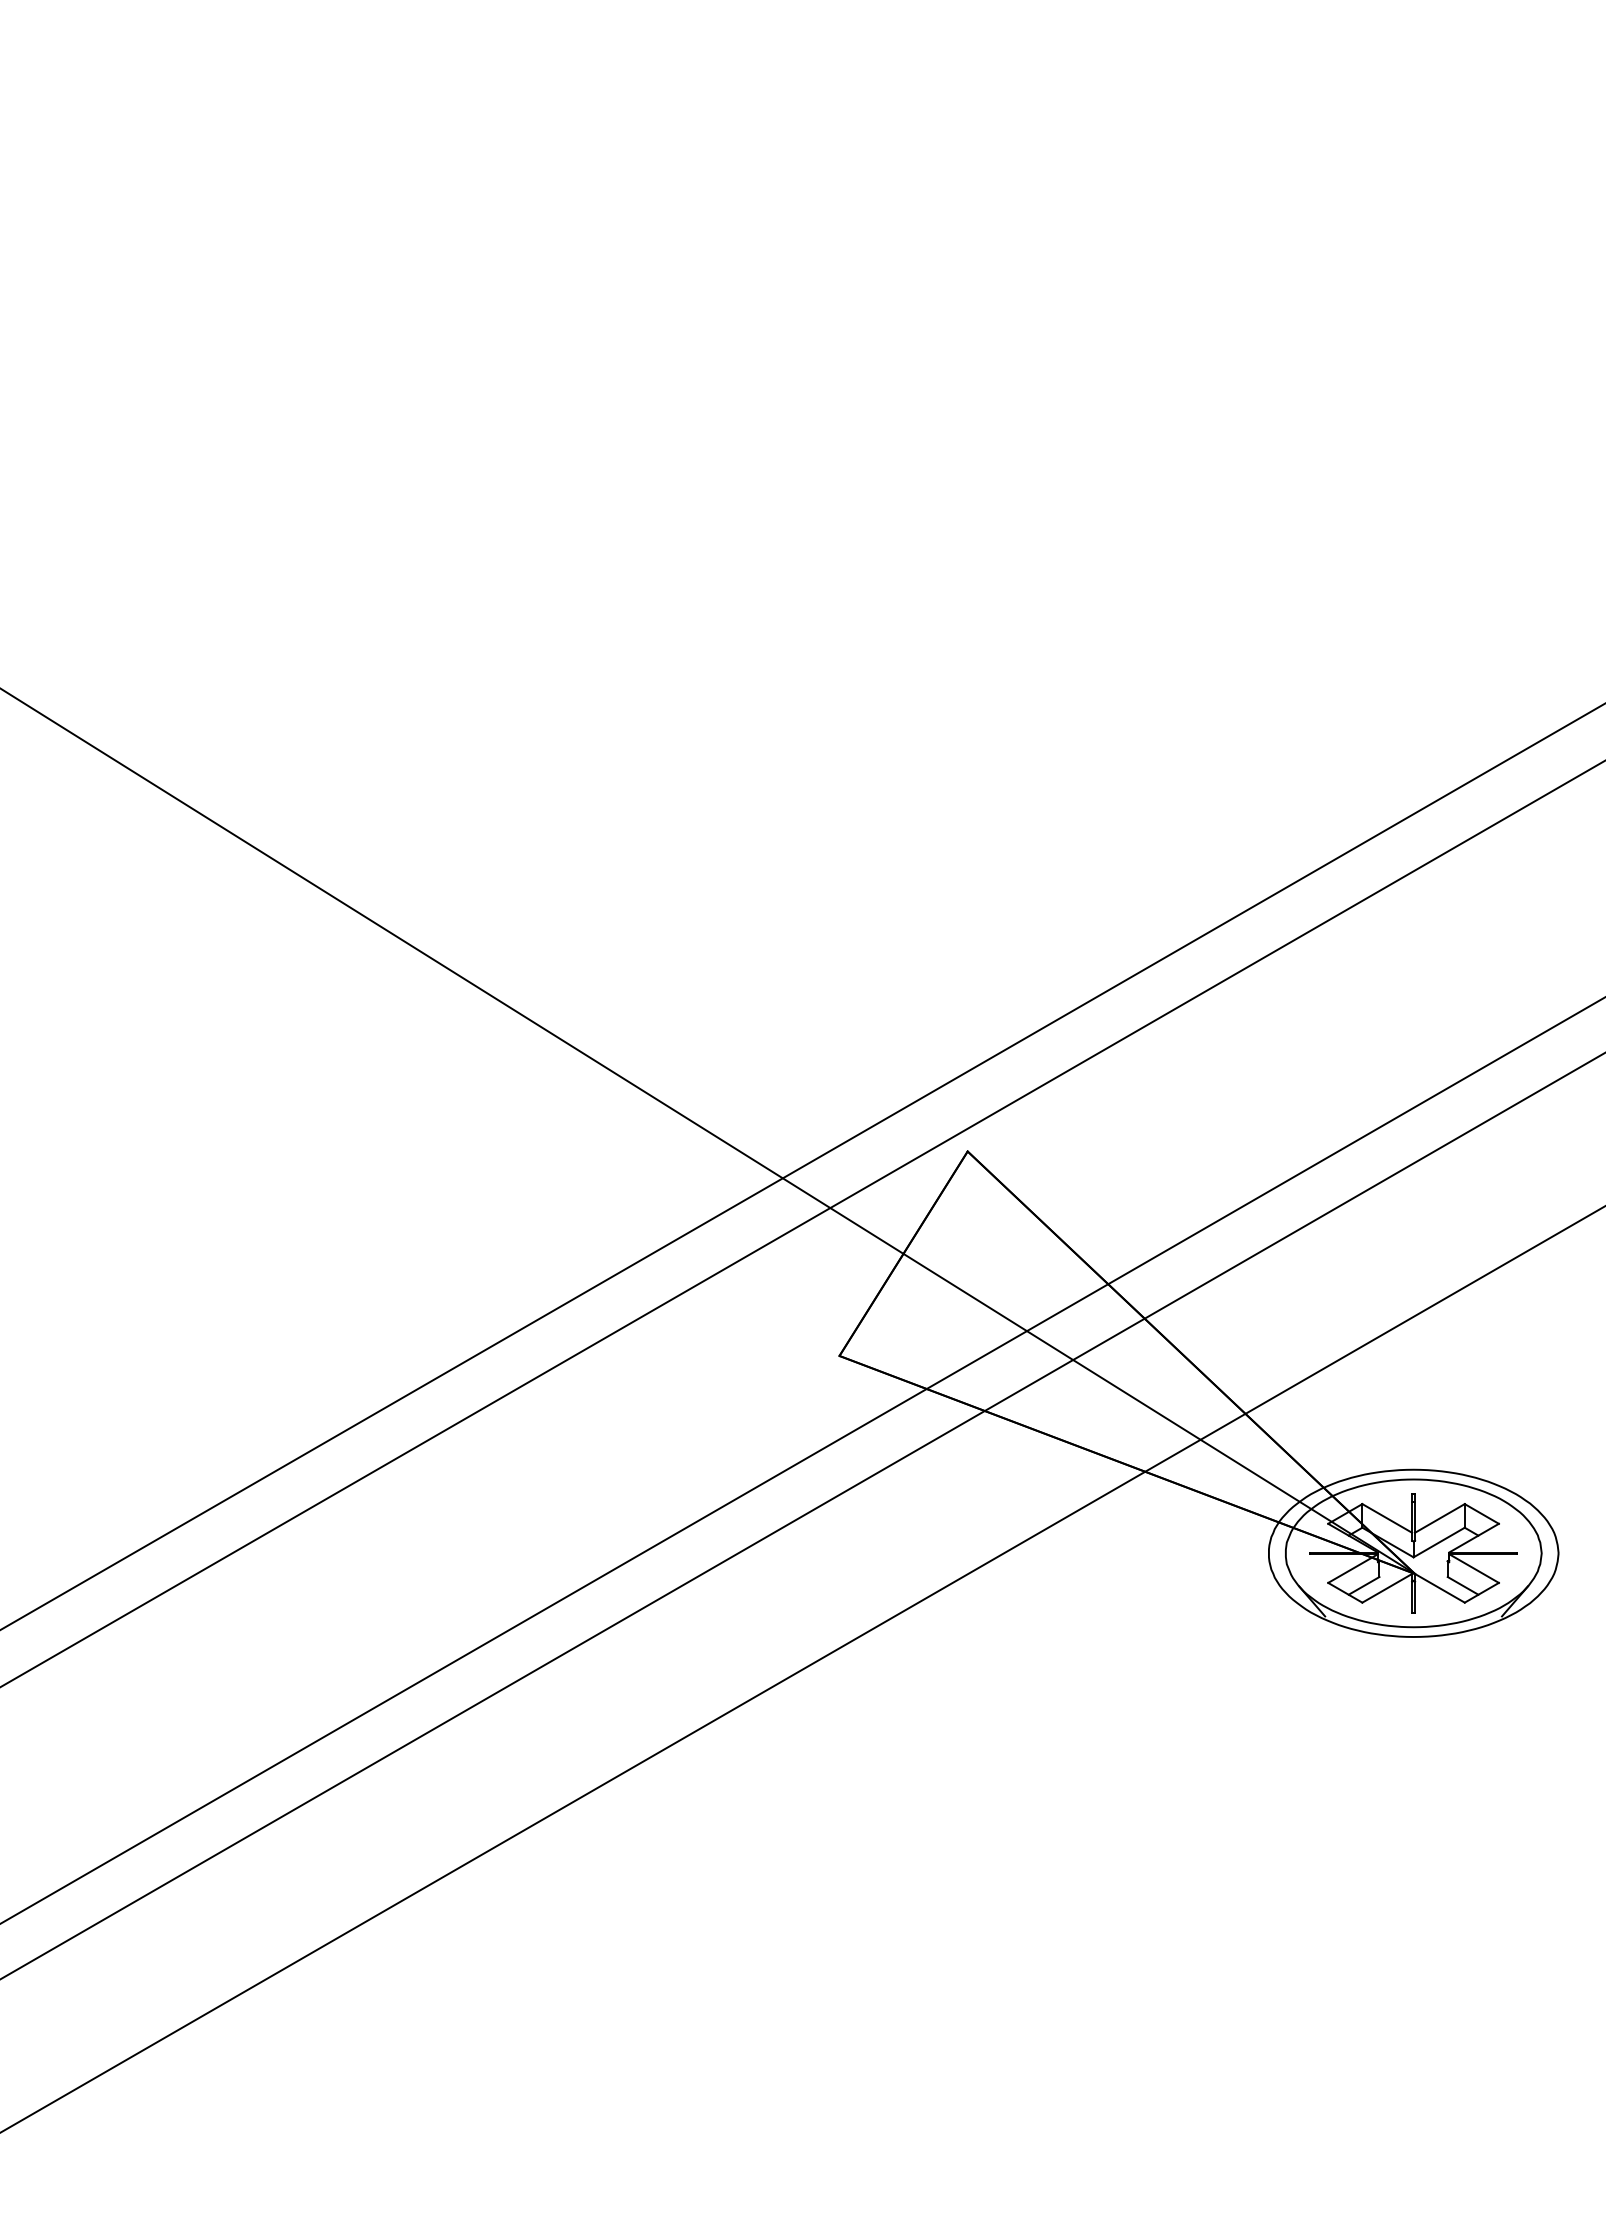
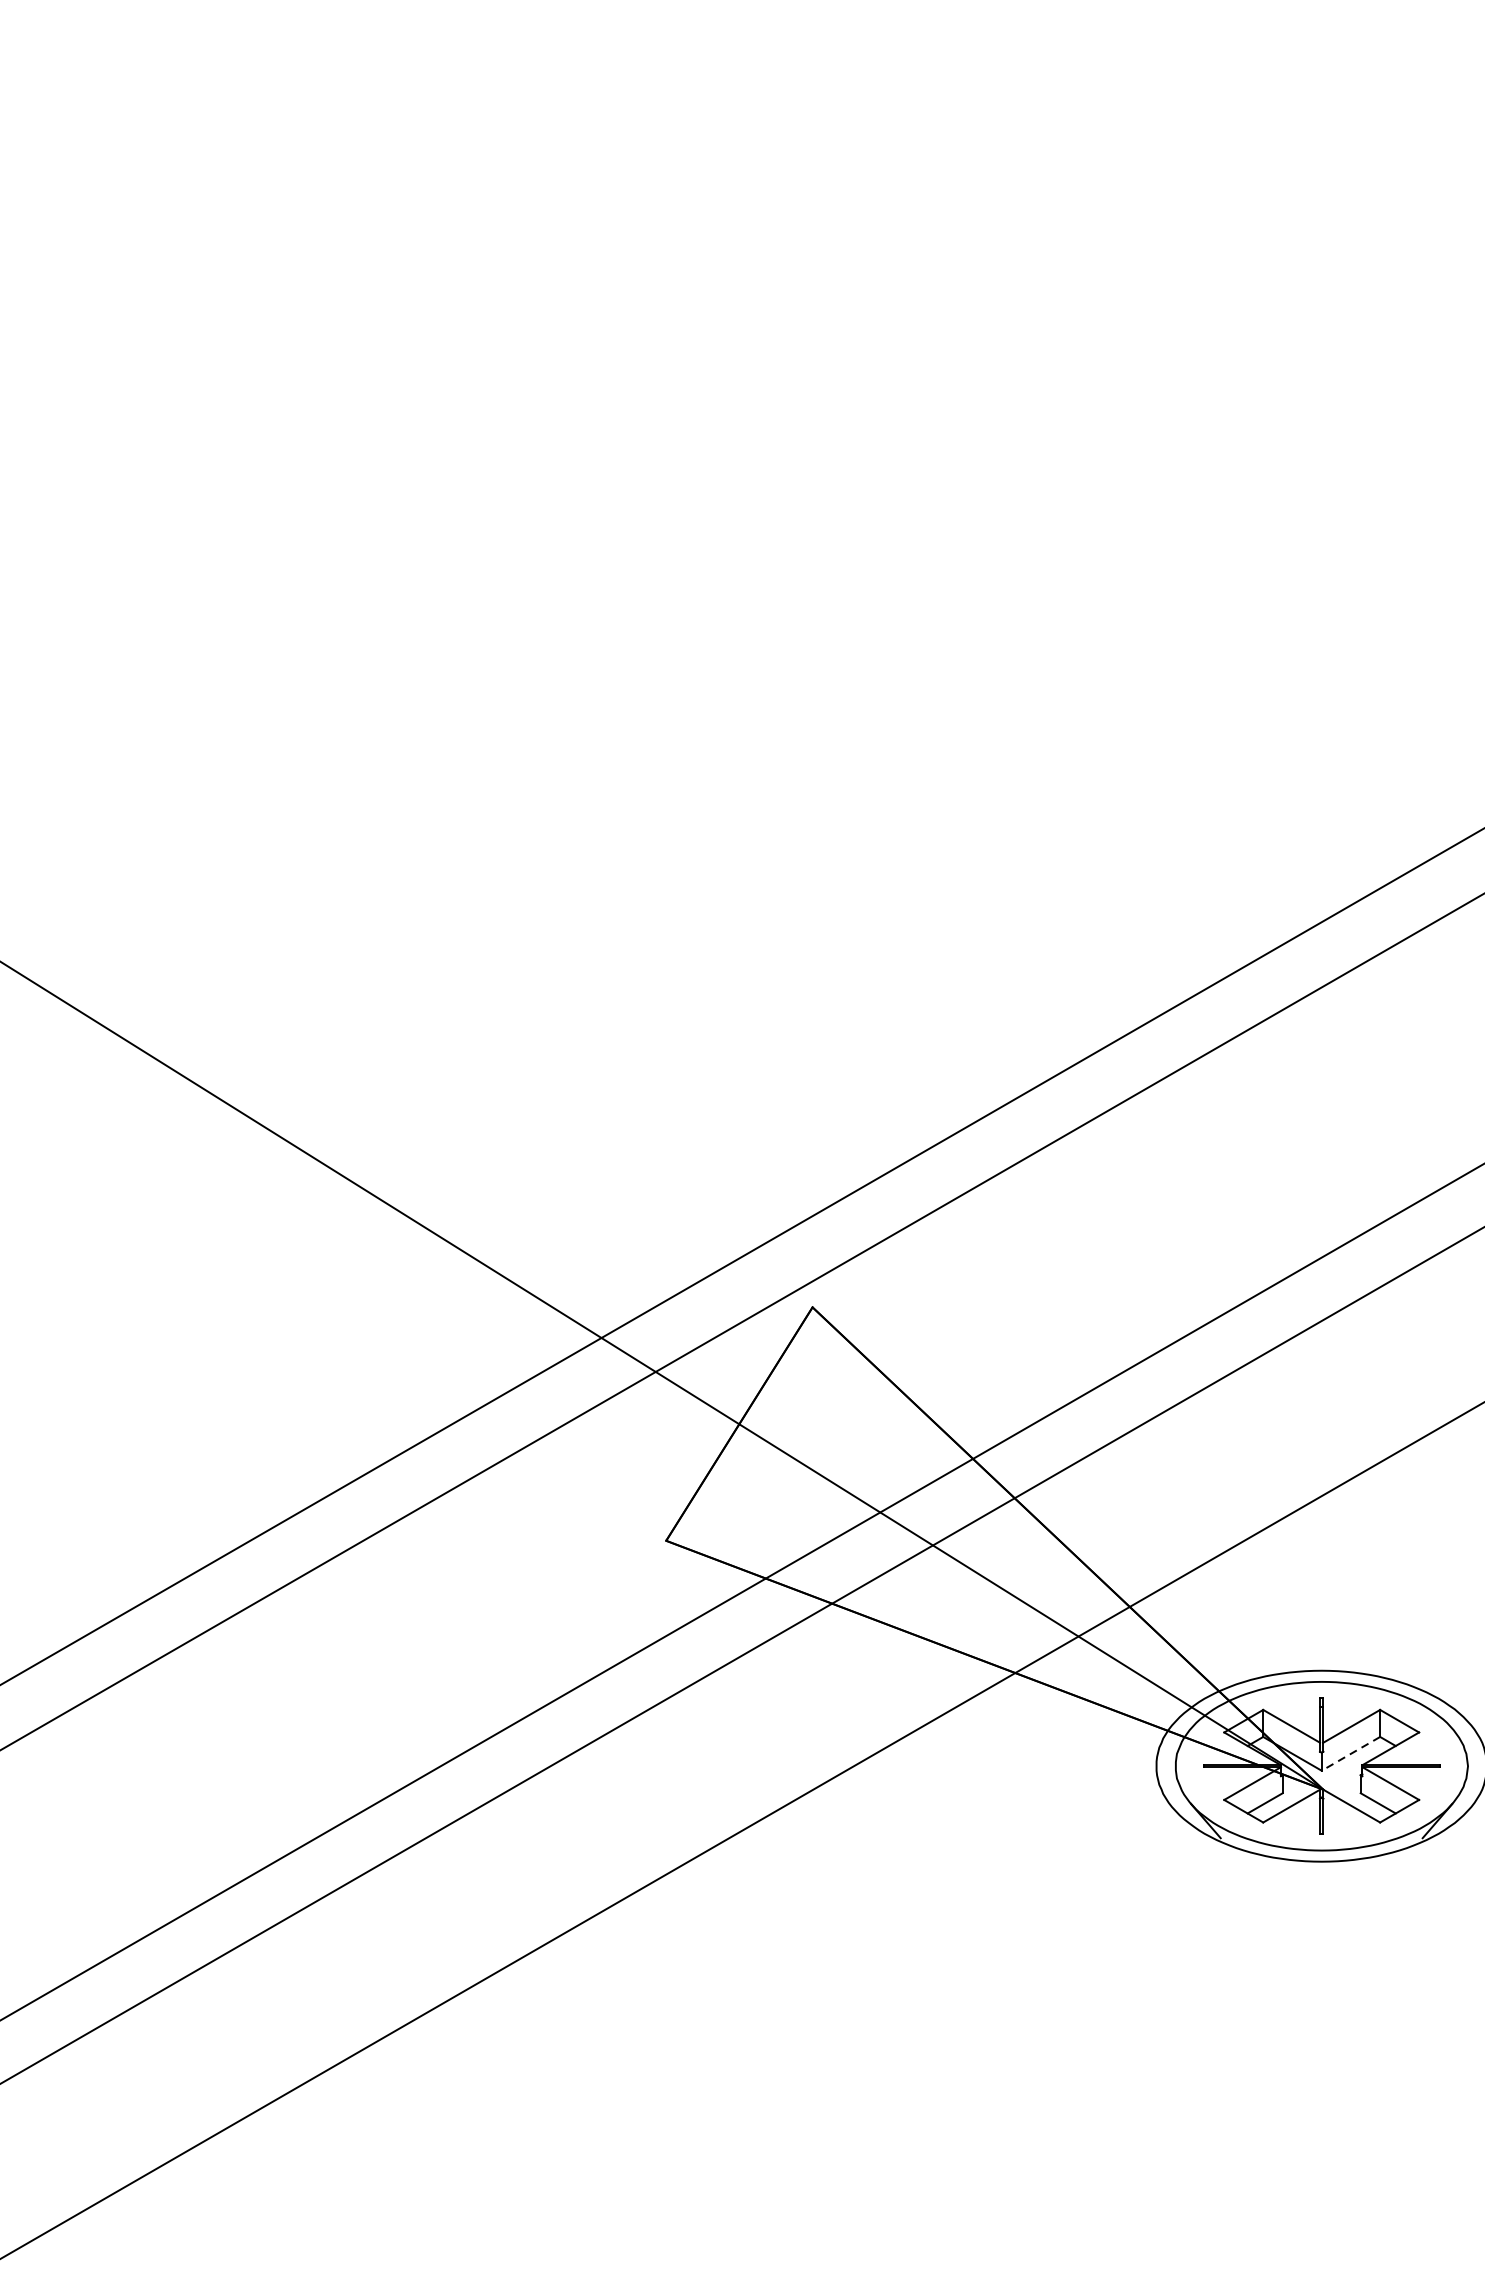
line: (1439, 1542) -> (1351, 1753), solid -> dashed

